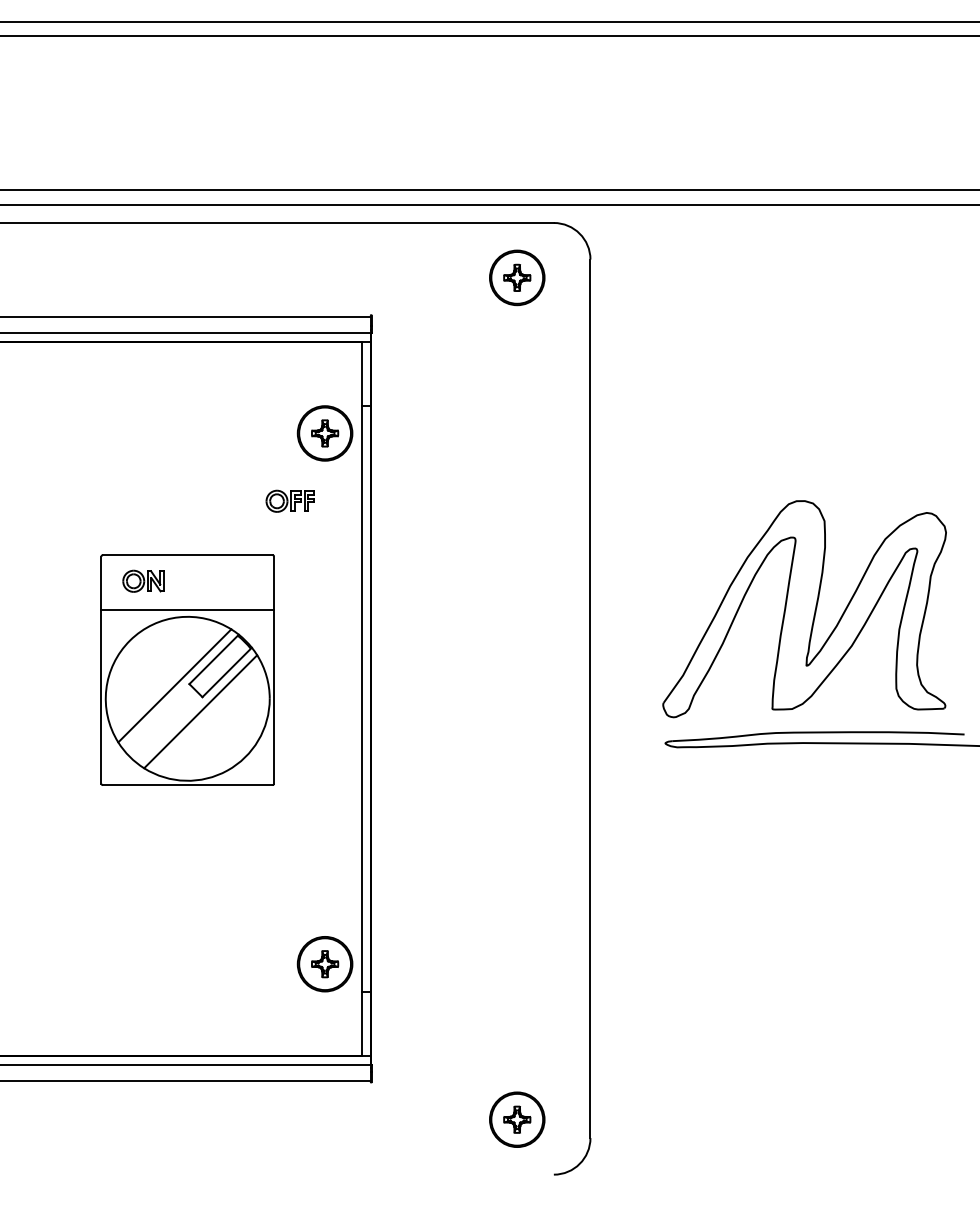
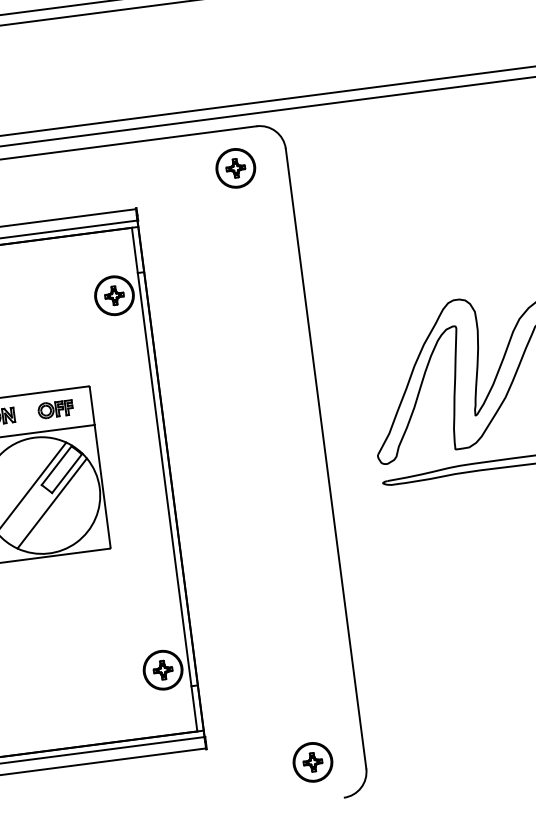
part: (289, 500) -> (54, 408), moved

